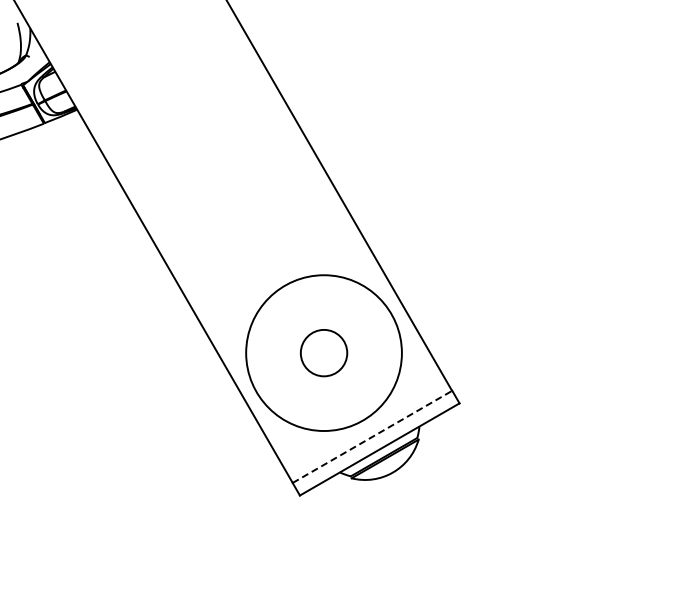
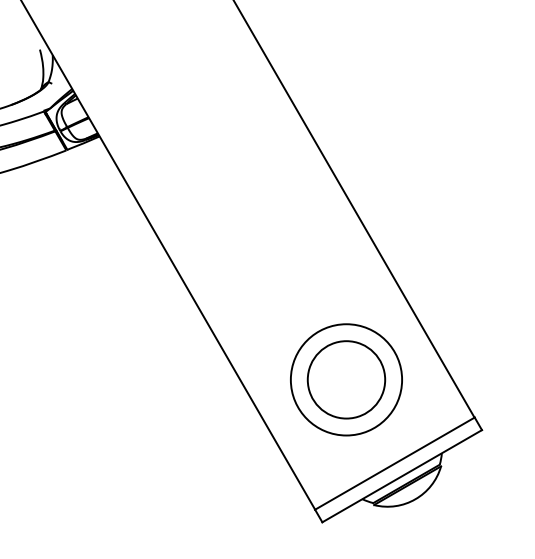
circle: (323, 352) -> (345, 379), size x0.71
circle: (323, 352) -> (345, 379), size x1.67
line: (372, 436) -> (394, 463), dashed -> solid

